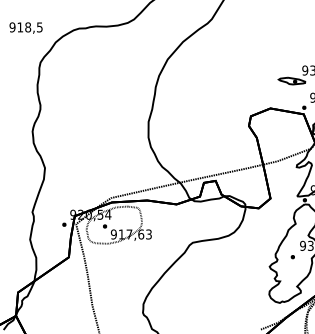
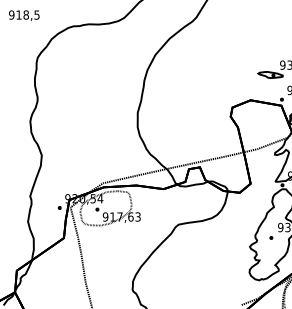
text: (25, 27) -> (23, 15), moved

